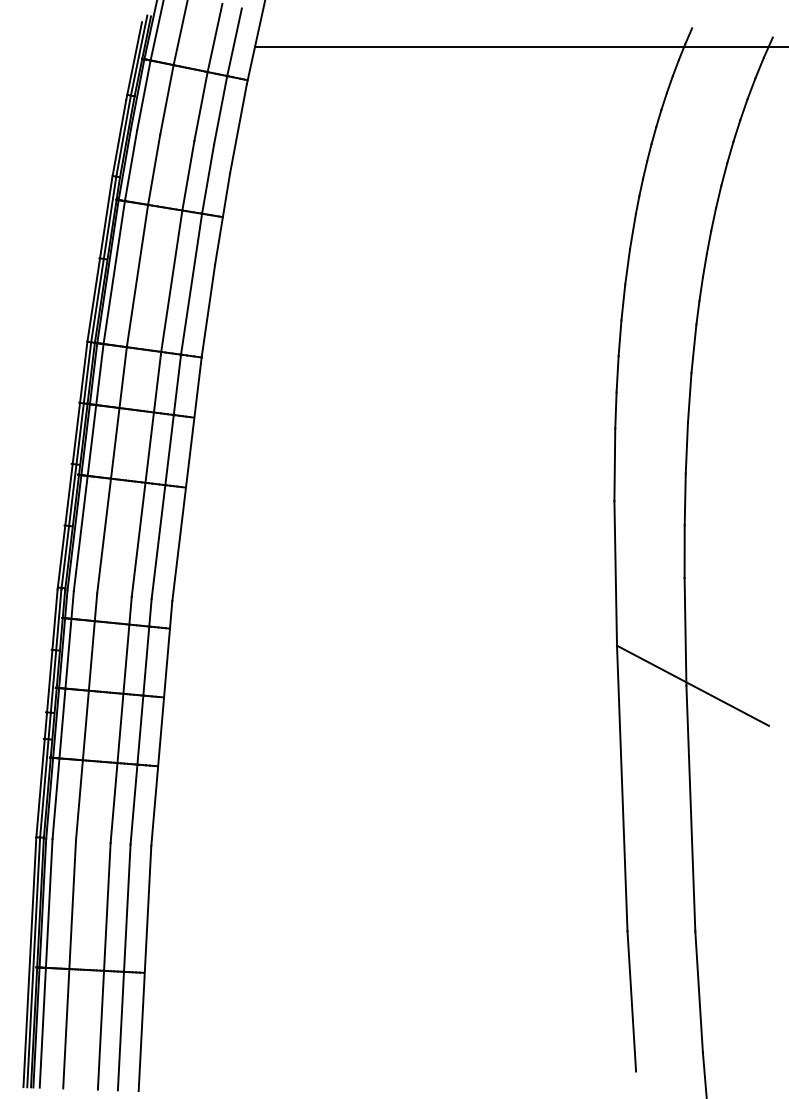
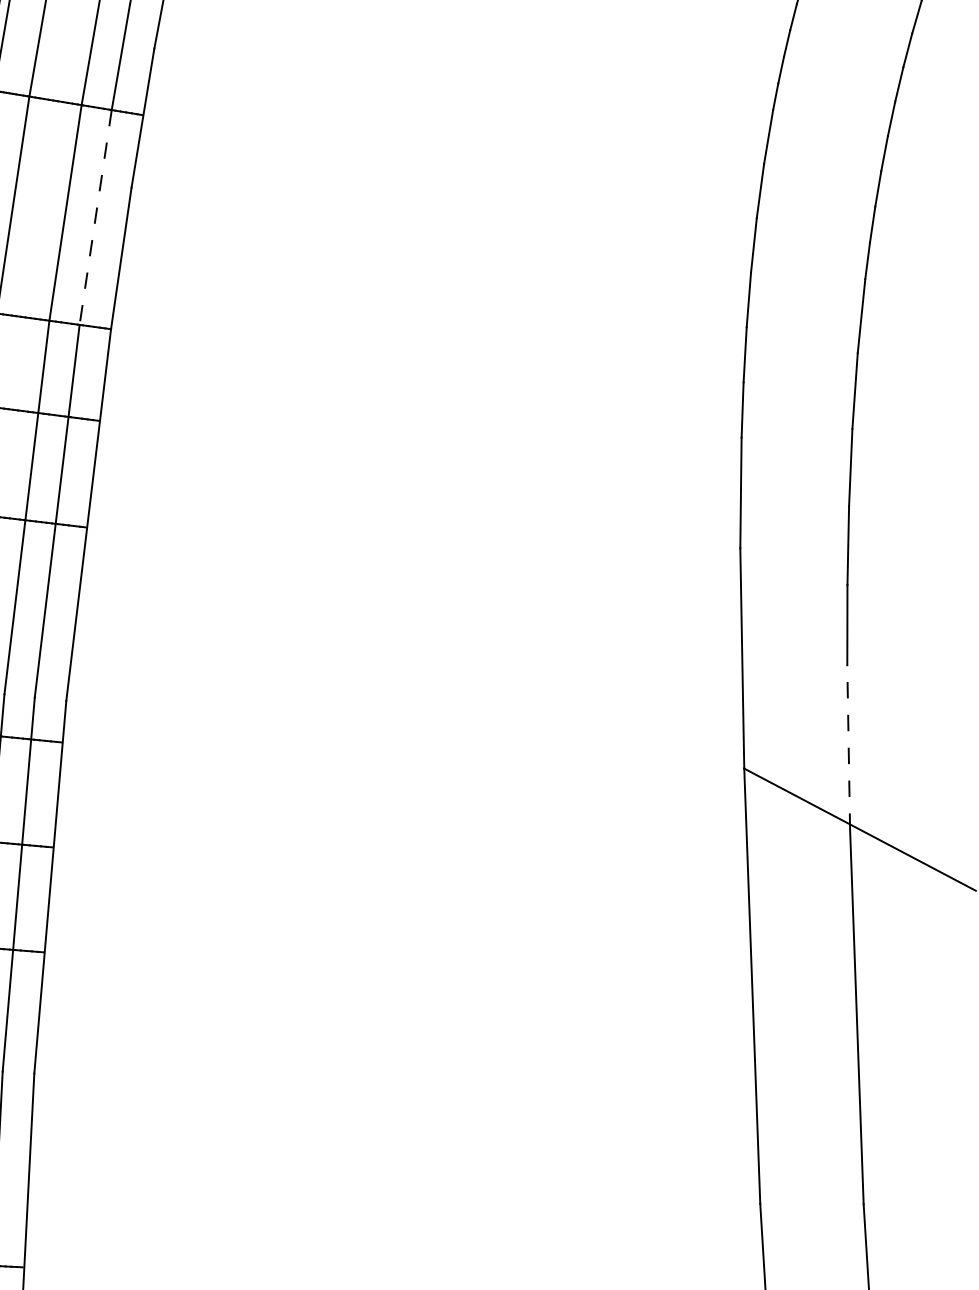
line: (191, 284) -> (95, 217), solid -> dashed
line: (685, 631) -> (848, 746), solid -> dashed

